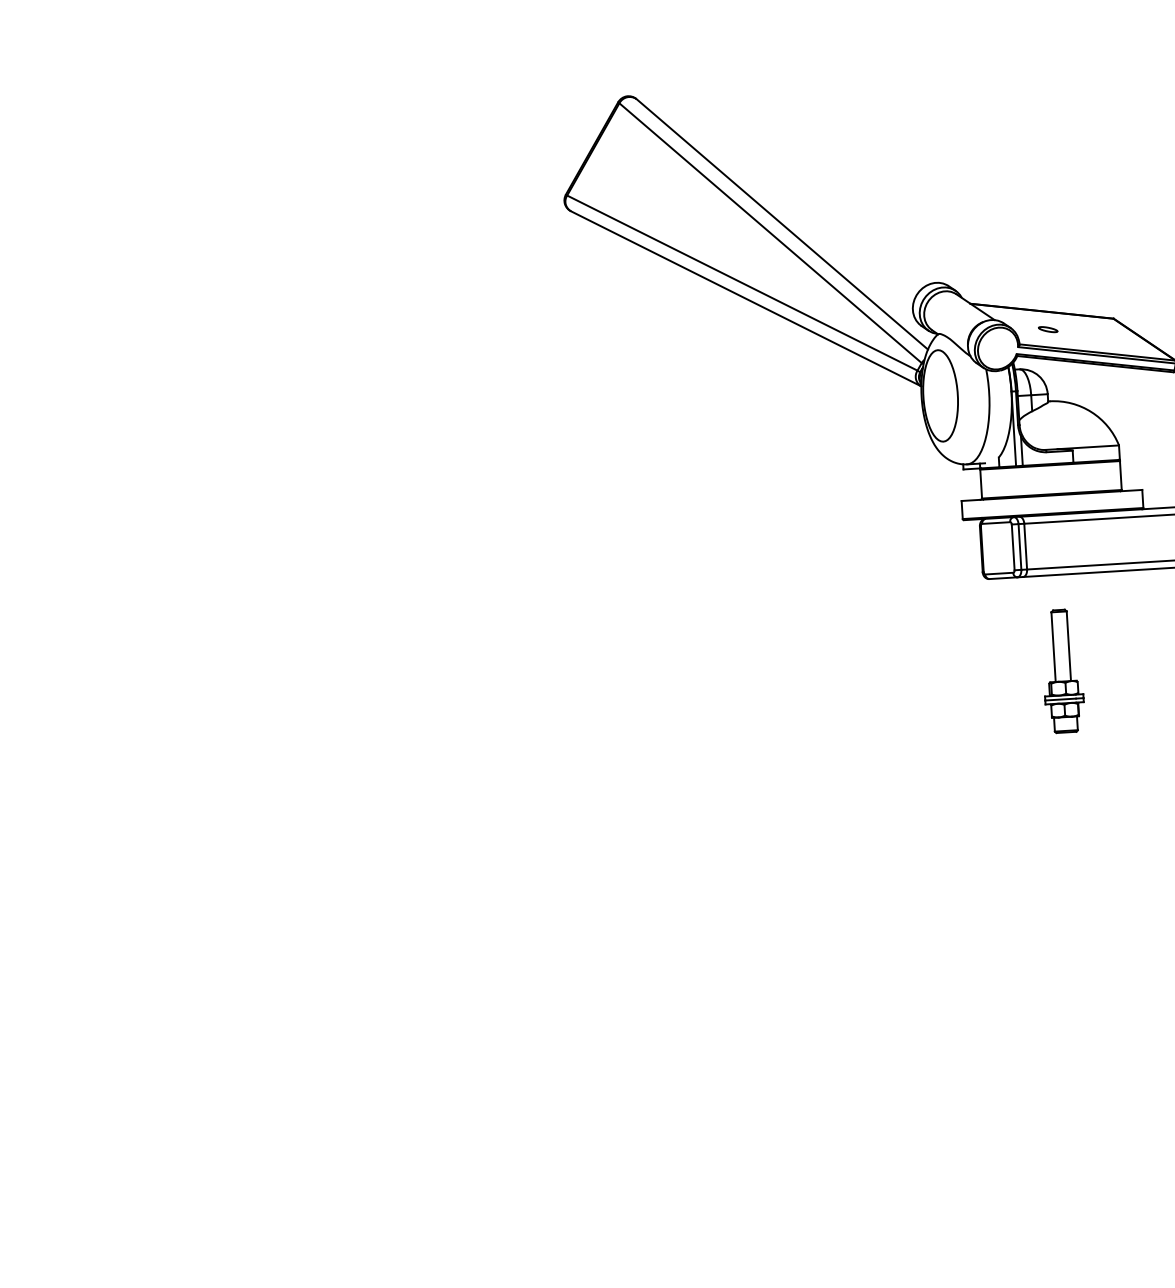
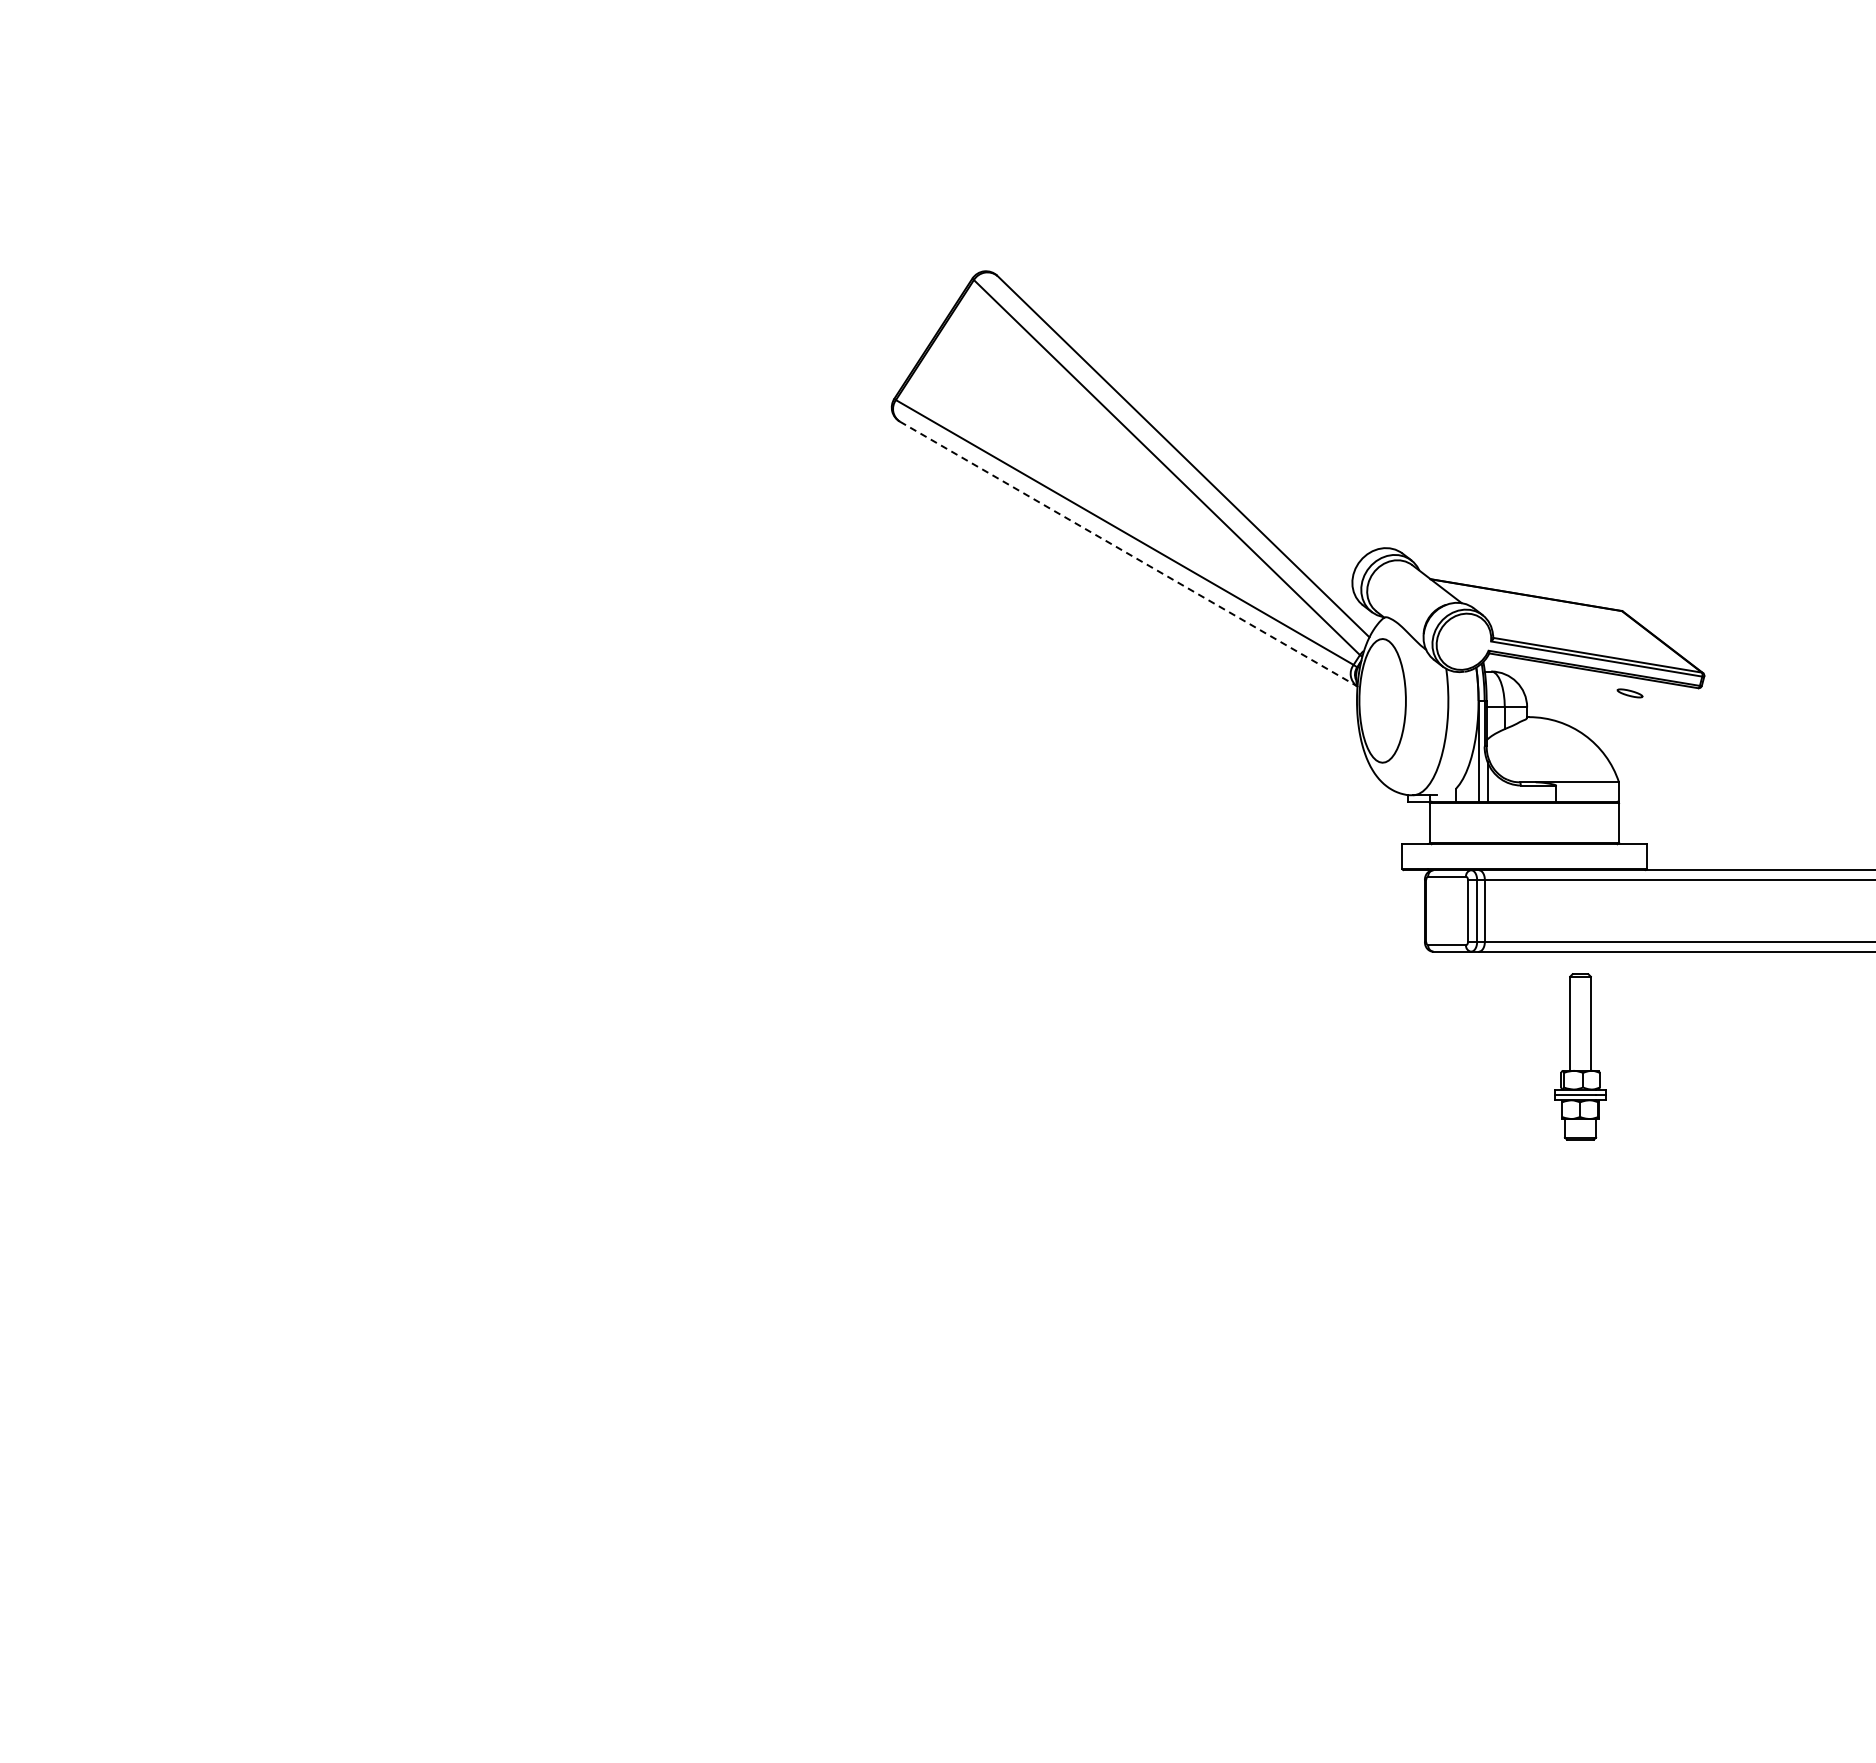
line: (746, 299) -> (1129, 554), solid -> dashed
part: (1047, 329) -> (1629, 693), moved
part: (1062, 670) -> (1580, 1056), moved

